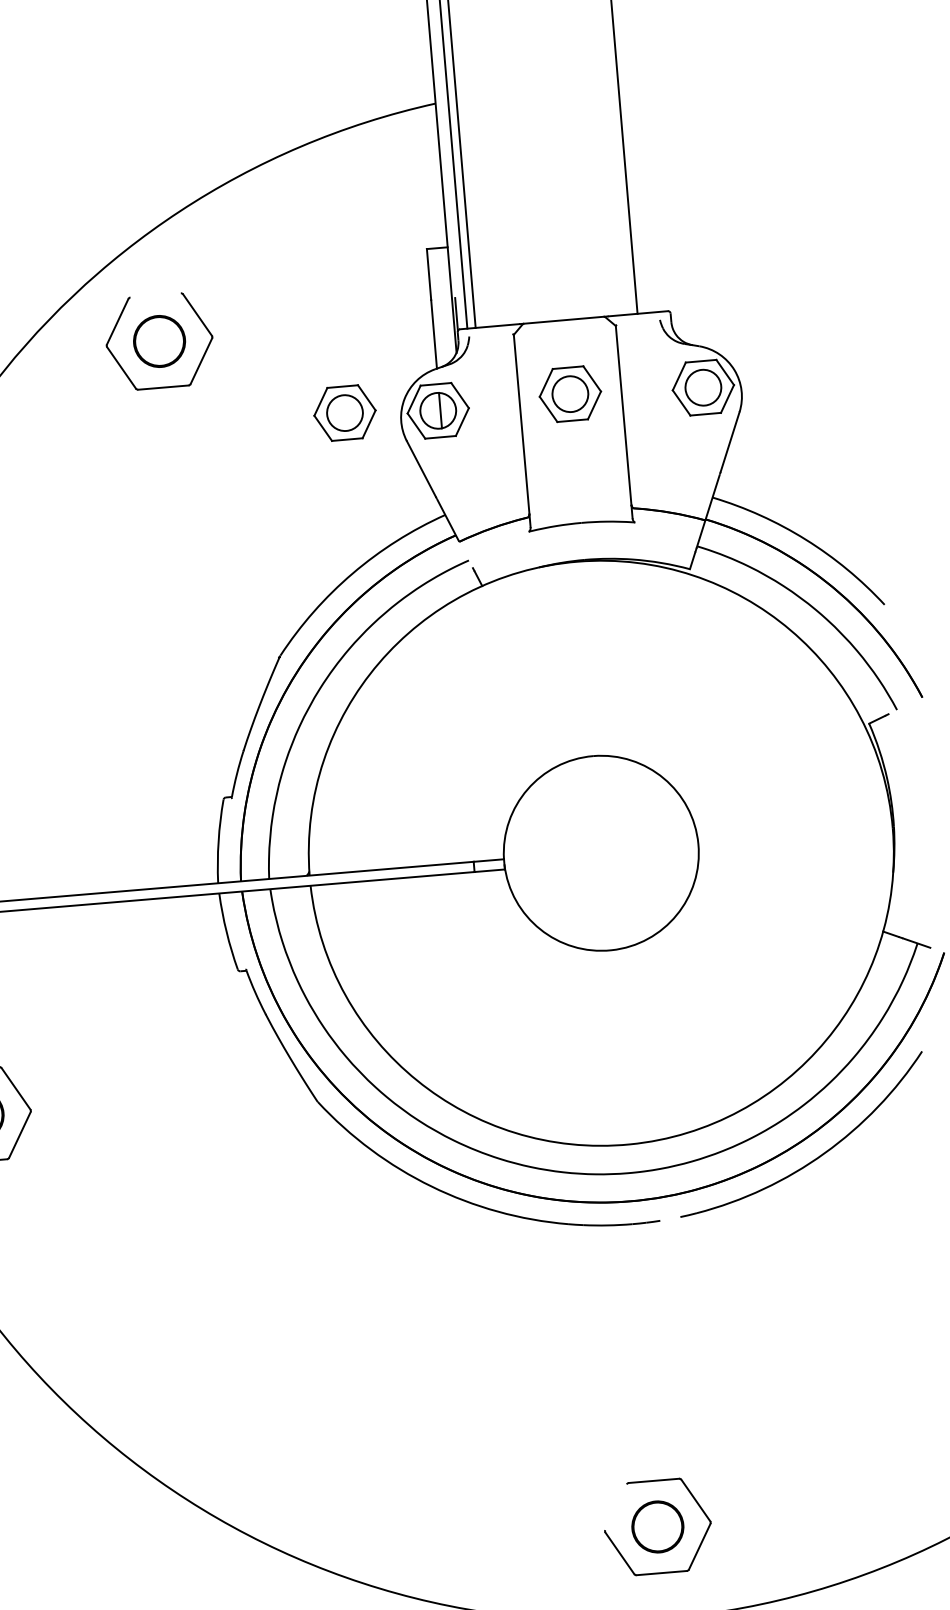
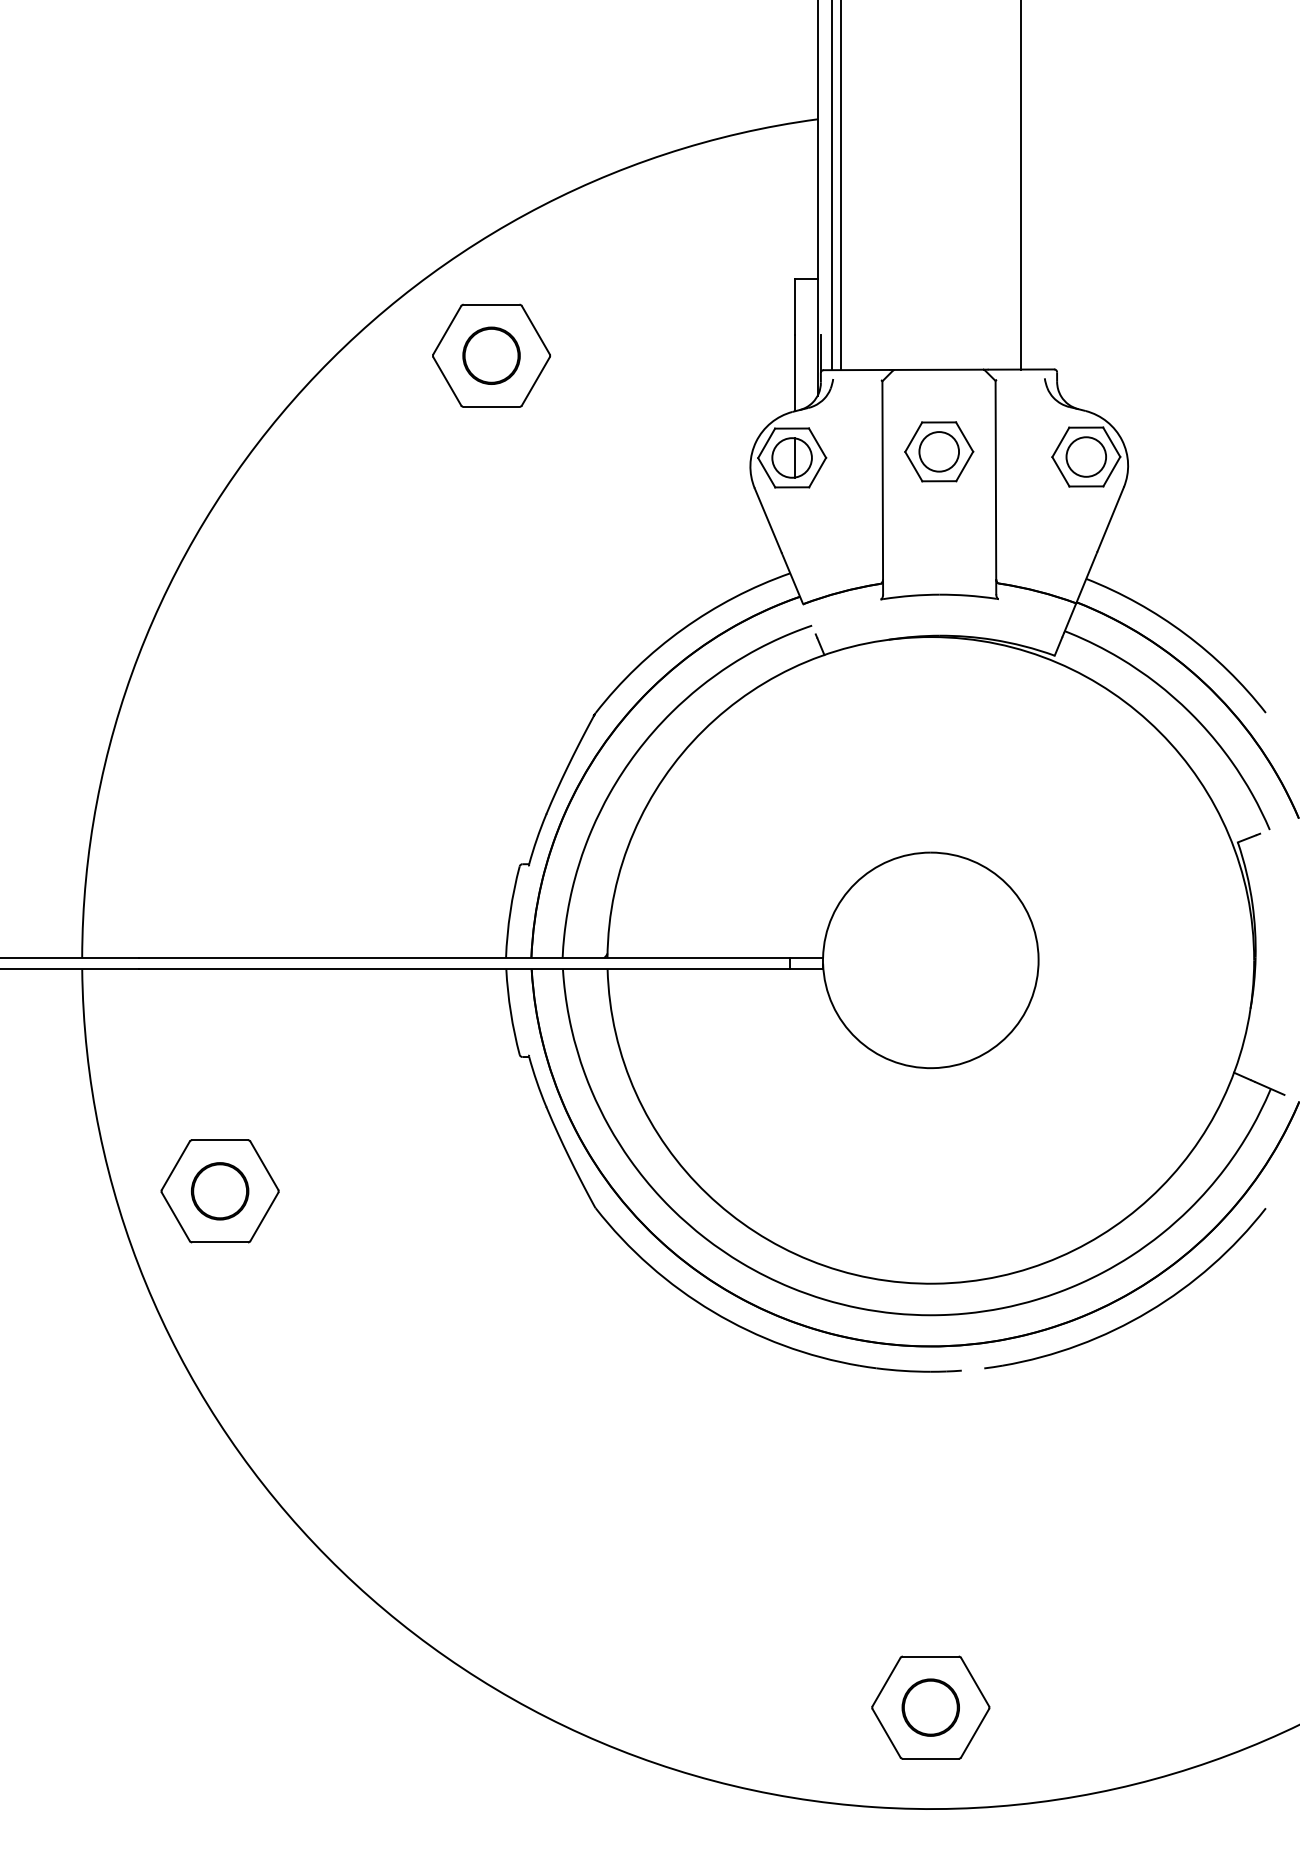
line: (155, 295) -> (491, 304), added
part: (345, 412) -> (689, 451), removed
line: (615, 1506) -> (886, 1681), added

